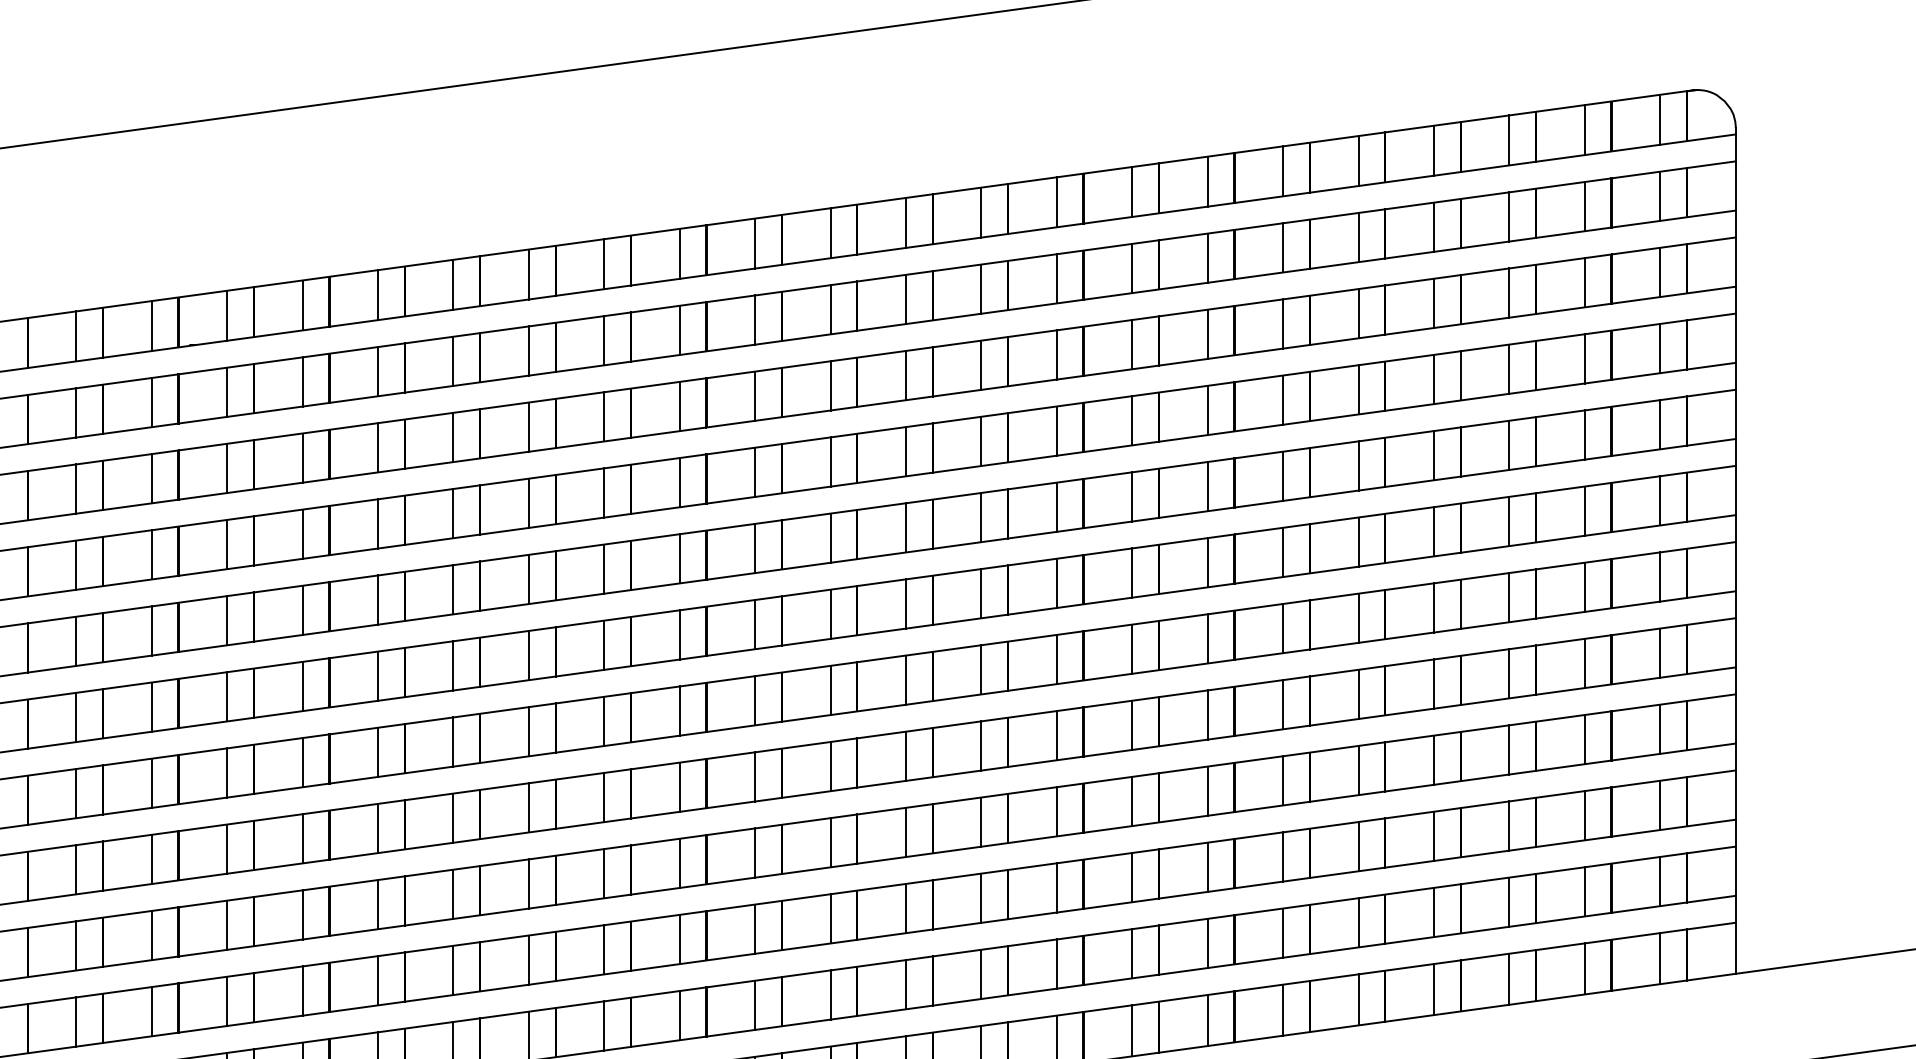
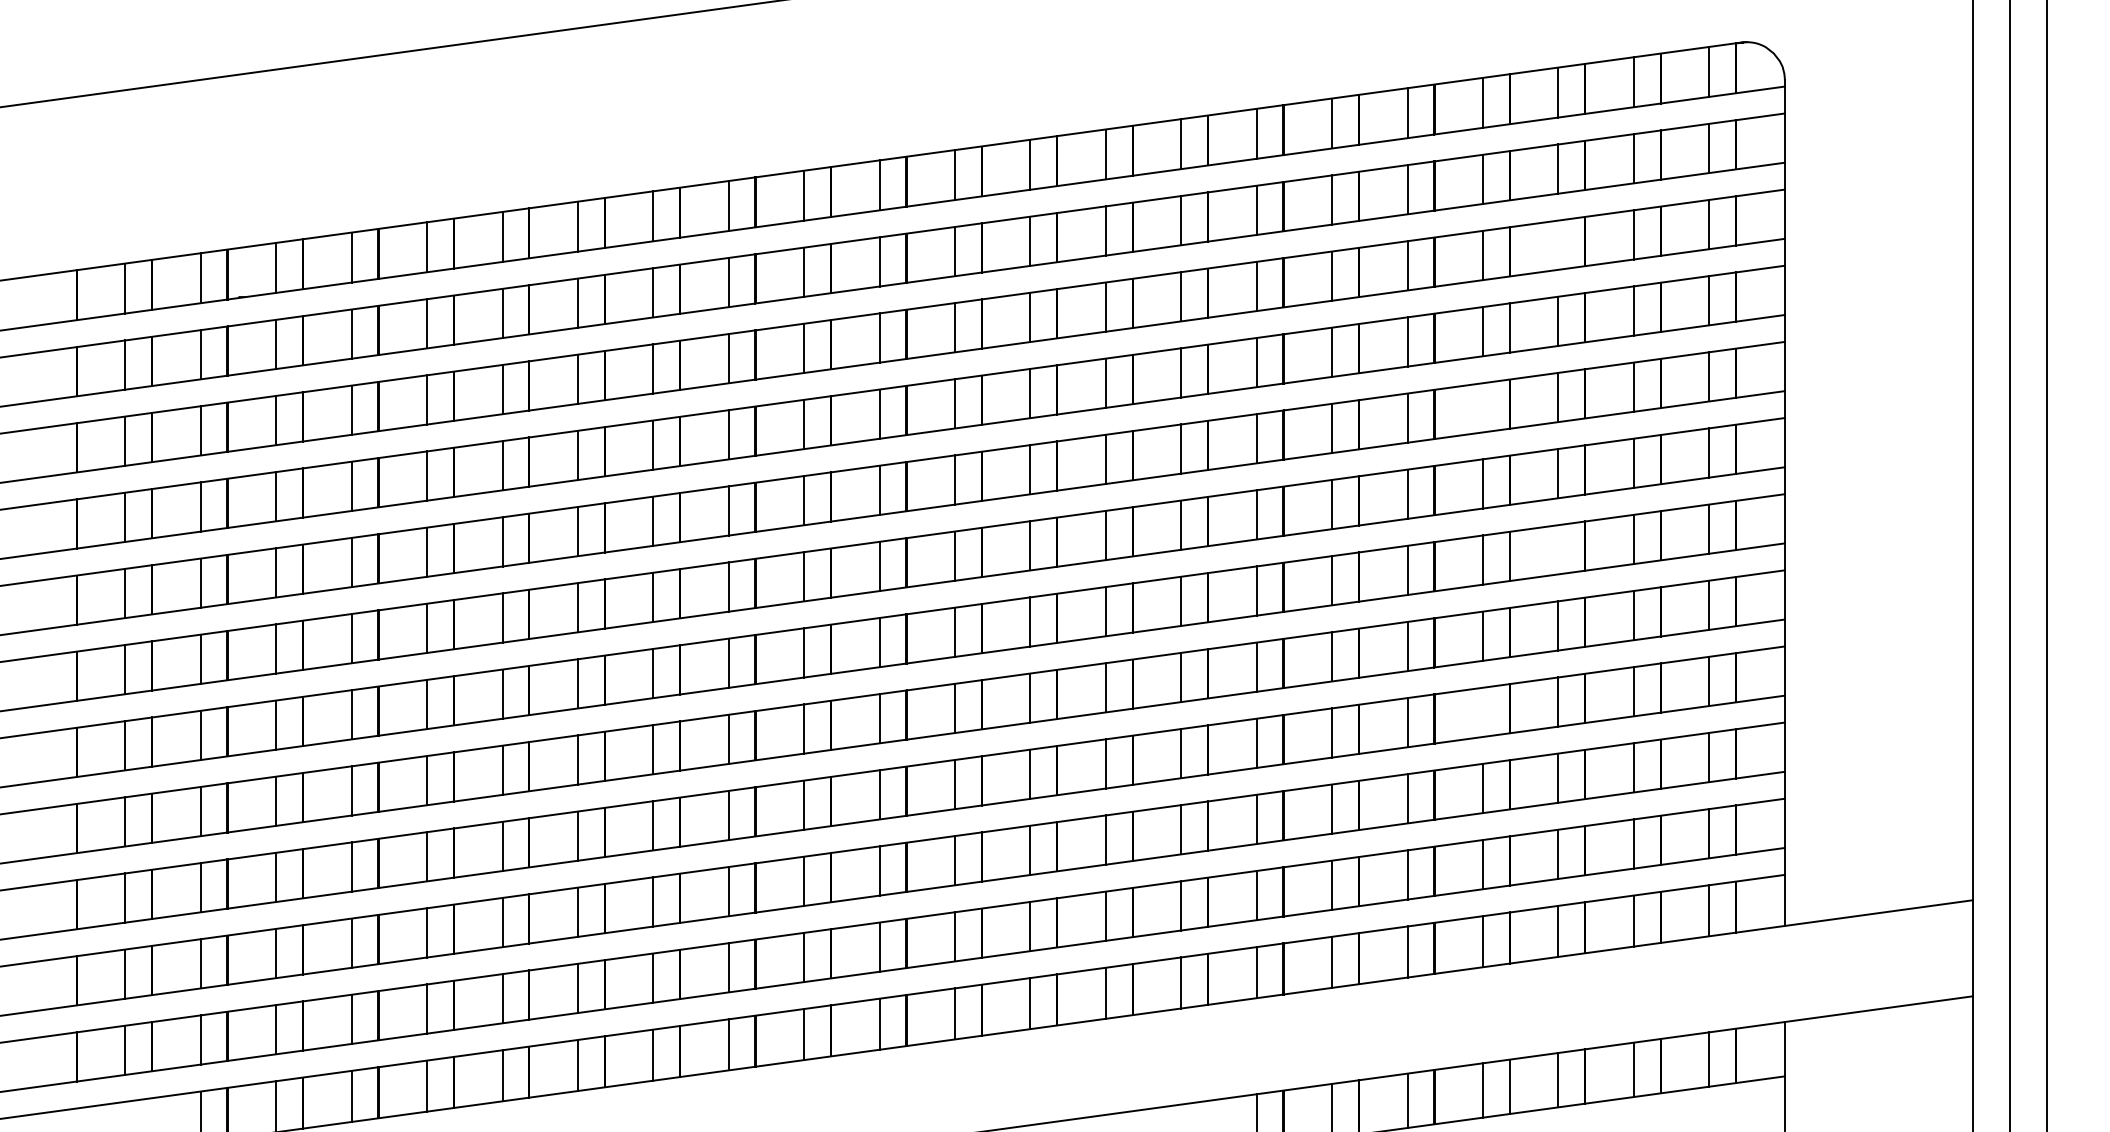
line: (1509, 292) -> (1558, 244), removed
line: (1434, 455) -> (1483, 407), removed
line: (1509, 597) -> (1558, 549), removed
line: (1434, 759) -> (1483, 711), removed

